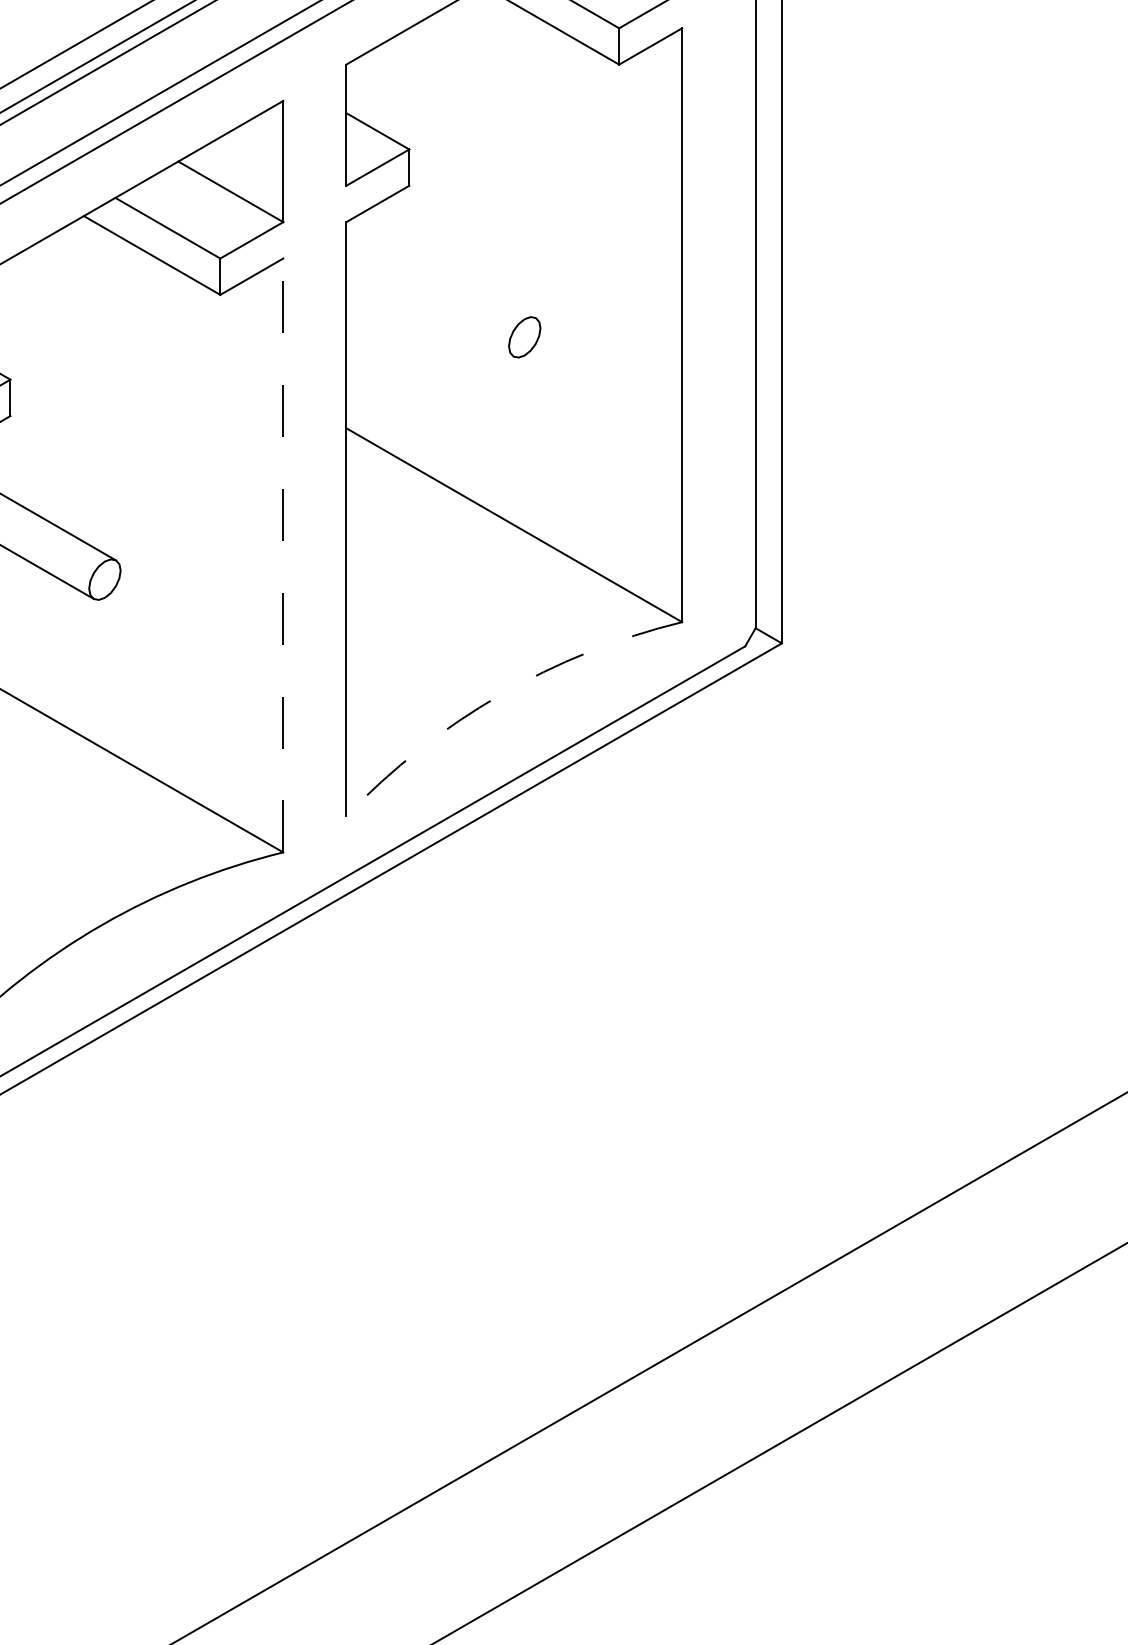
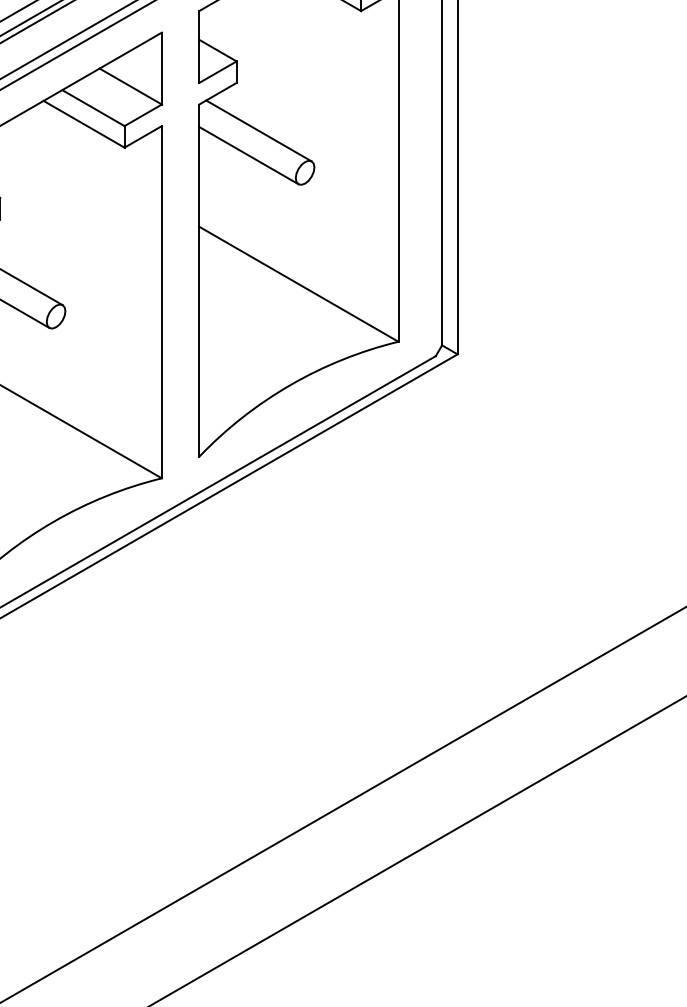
line: (446, 265) -> (258, 130), added
line: (429, 308) -> (248, 155), added
line: (282, 554) -> (161, 301), dashed -> solid
arc: (500, 695) -> (290, 385), dashed -> solid

